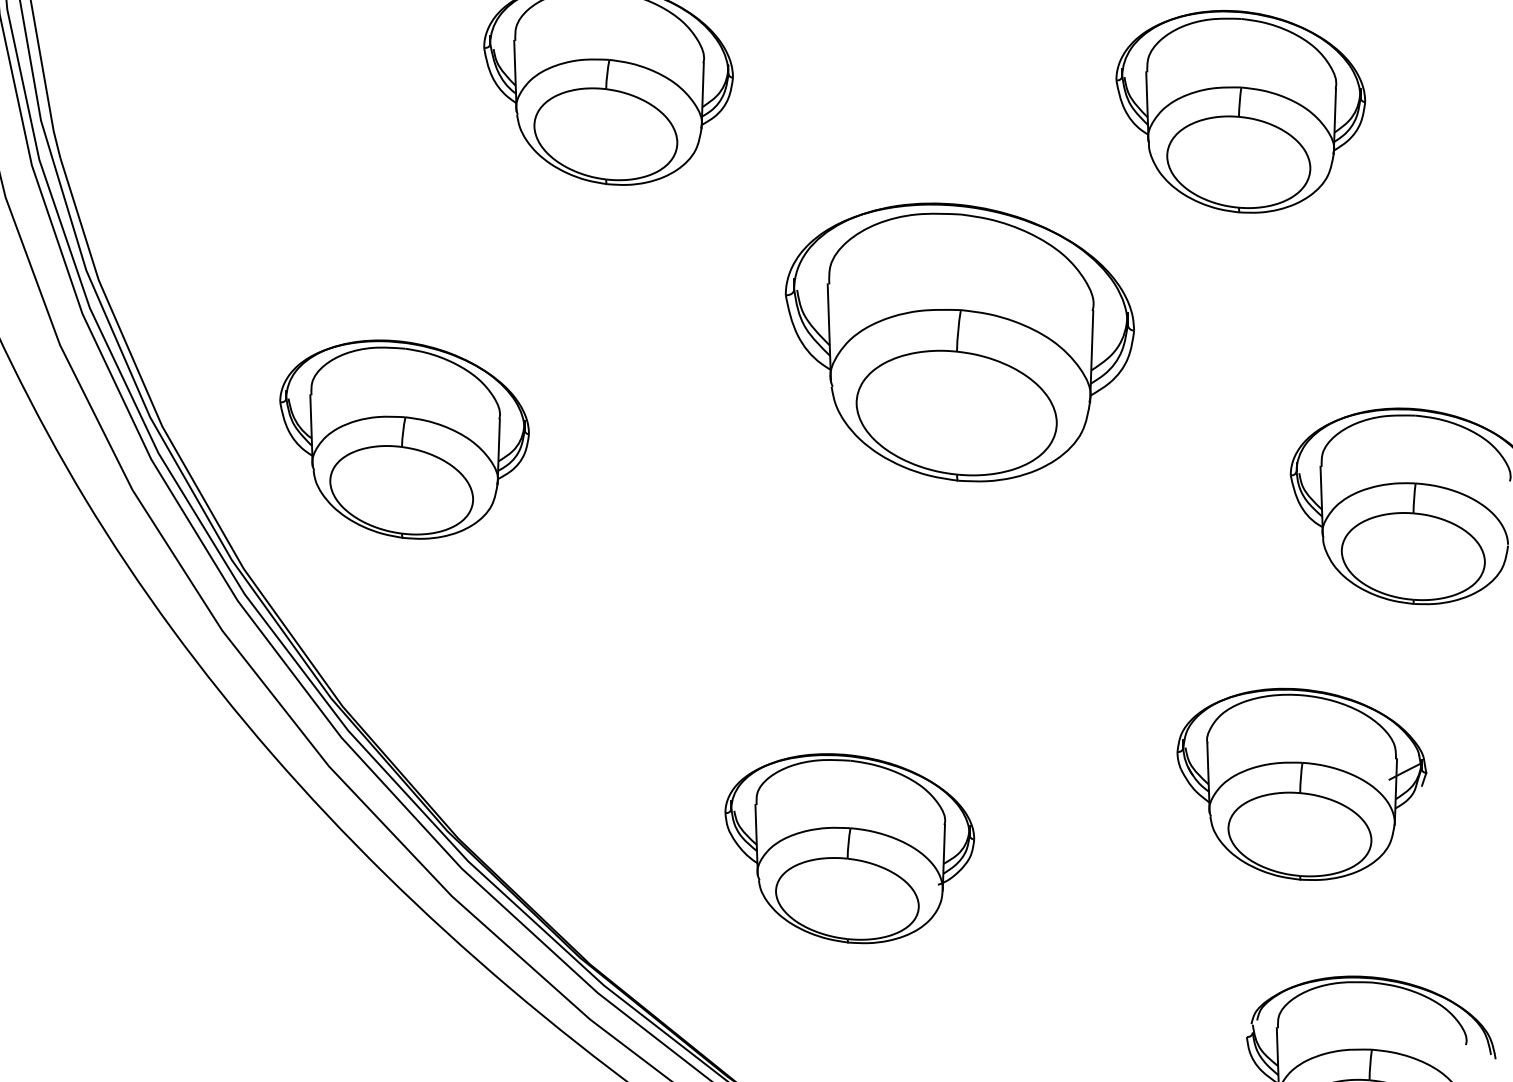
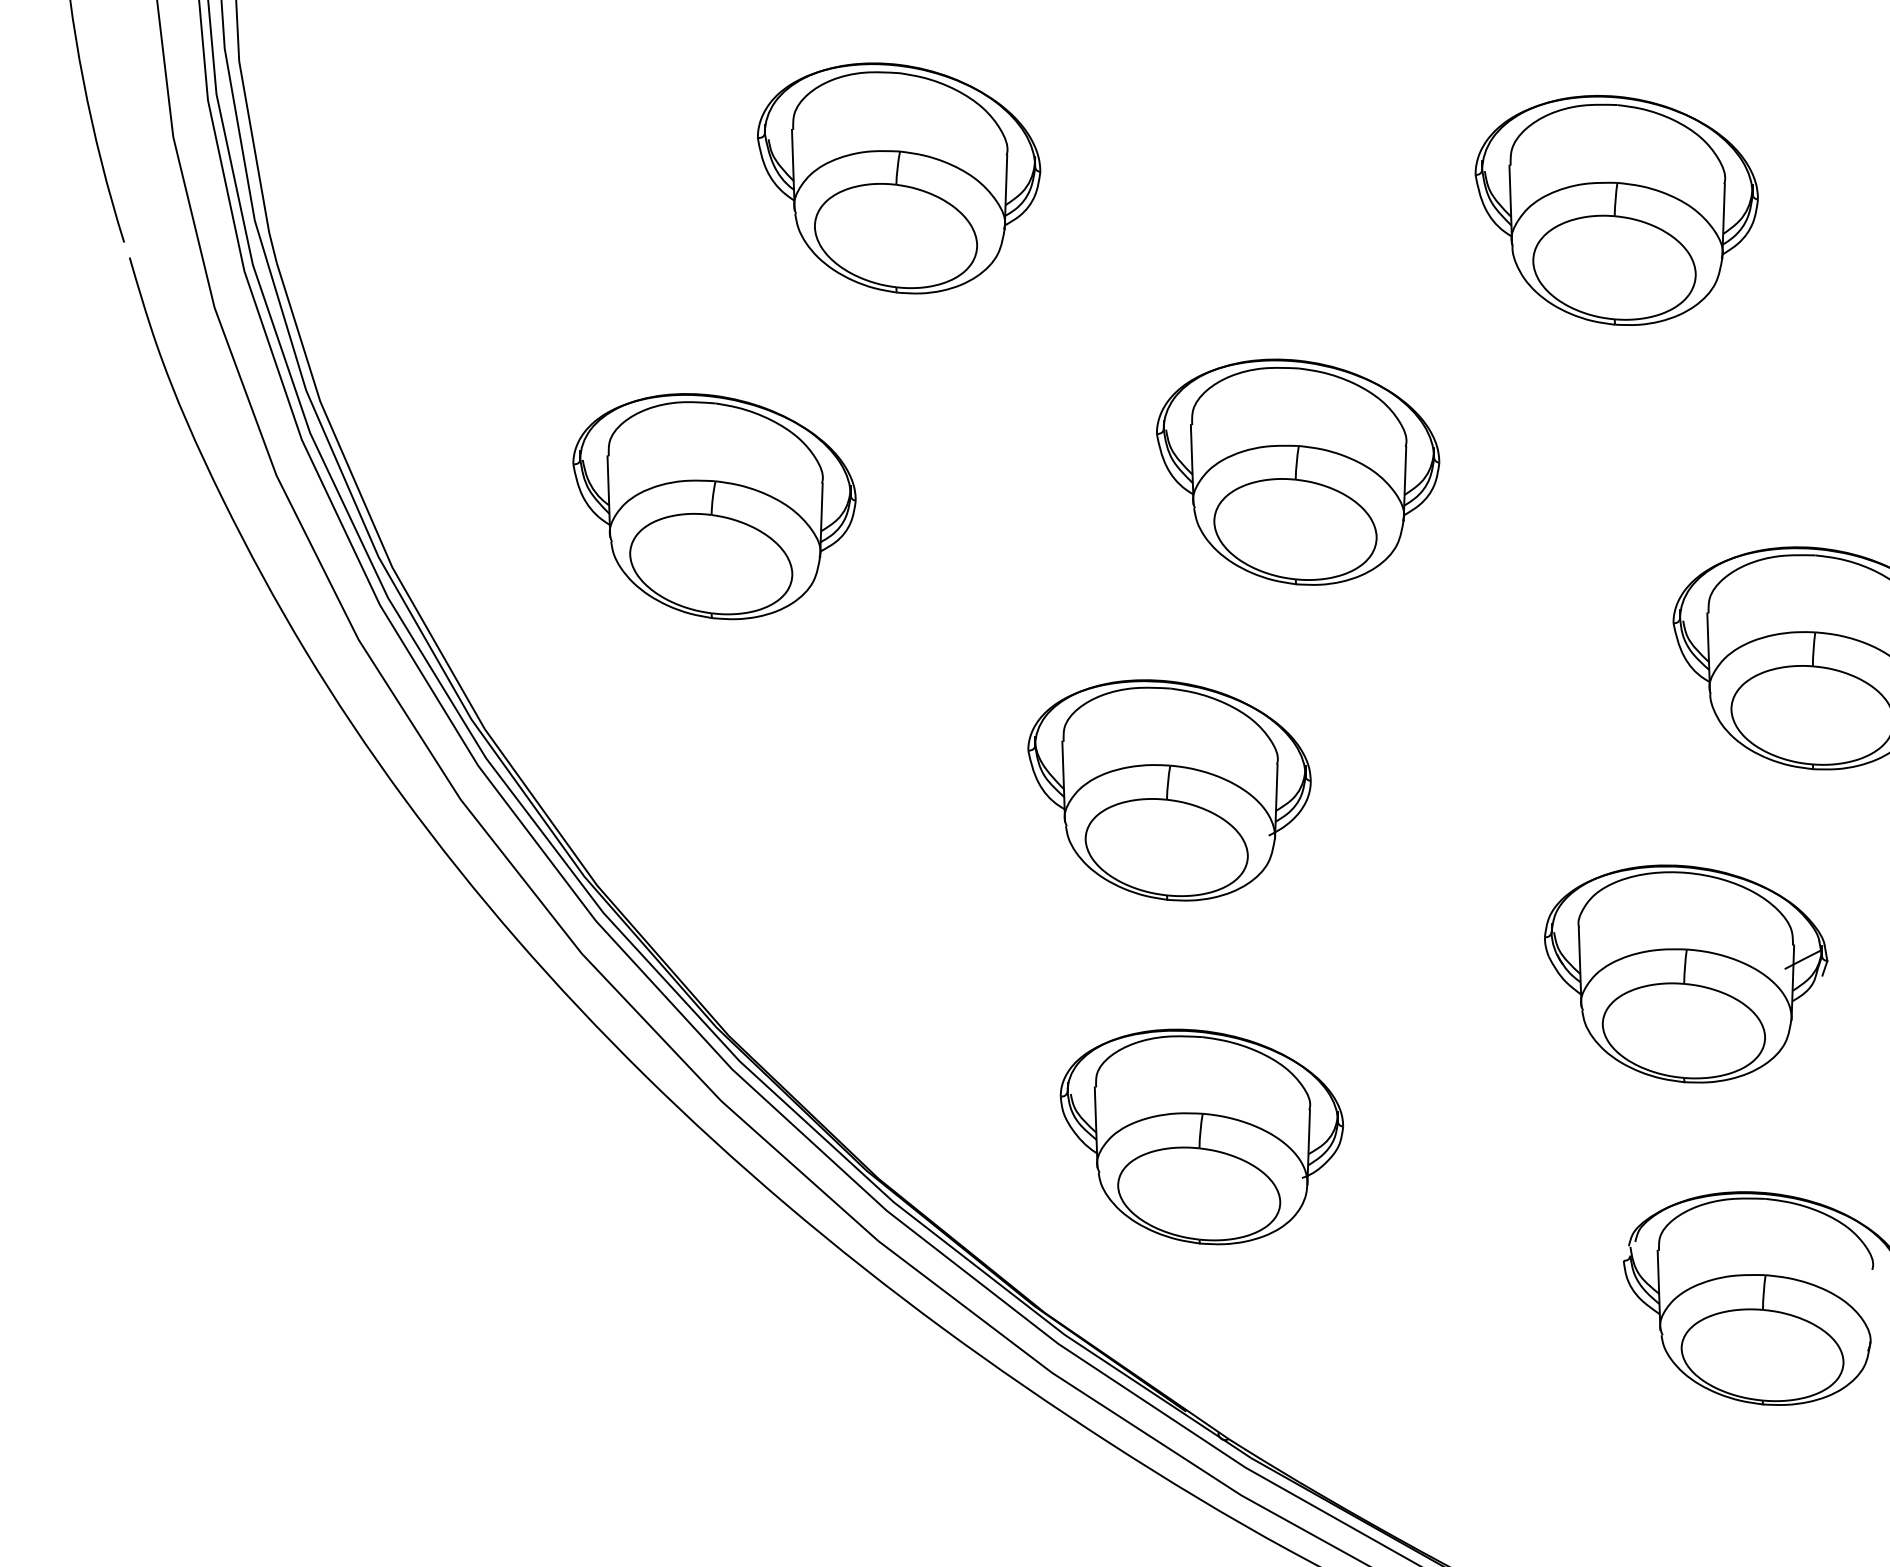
part: (960, 341) -> (1298, 471), size x0.71
part: (404, 439) -> (714, 506), moved
part: (846, 622) -> (1169, 790), added
part: (849, 848) -> (1201, 1136), moved

